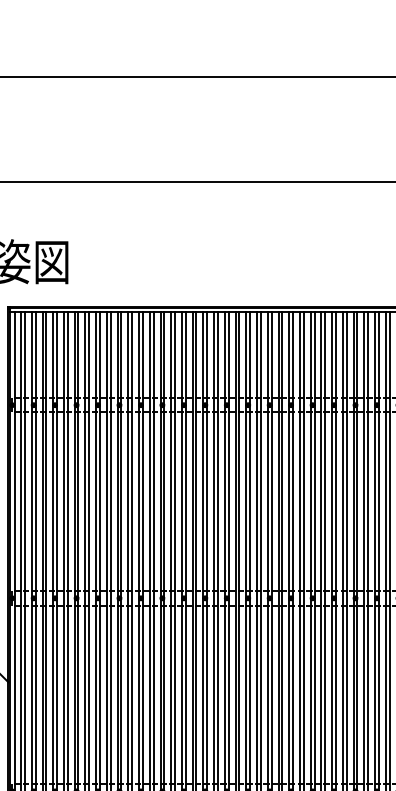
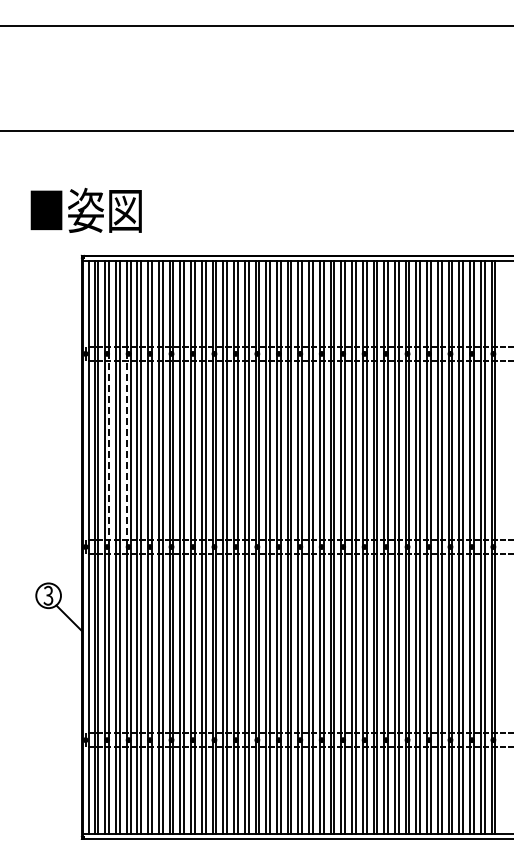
line: (36, 501) -> (109, 450), solid -> dashed
line: (53, 501) -> (126, 450), solid -> dashed

